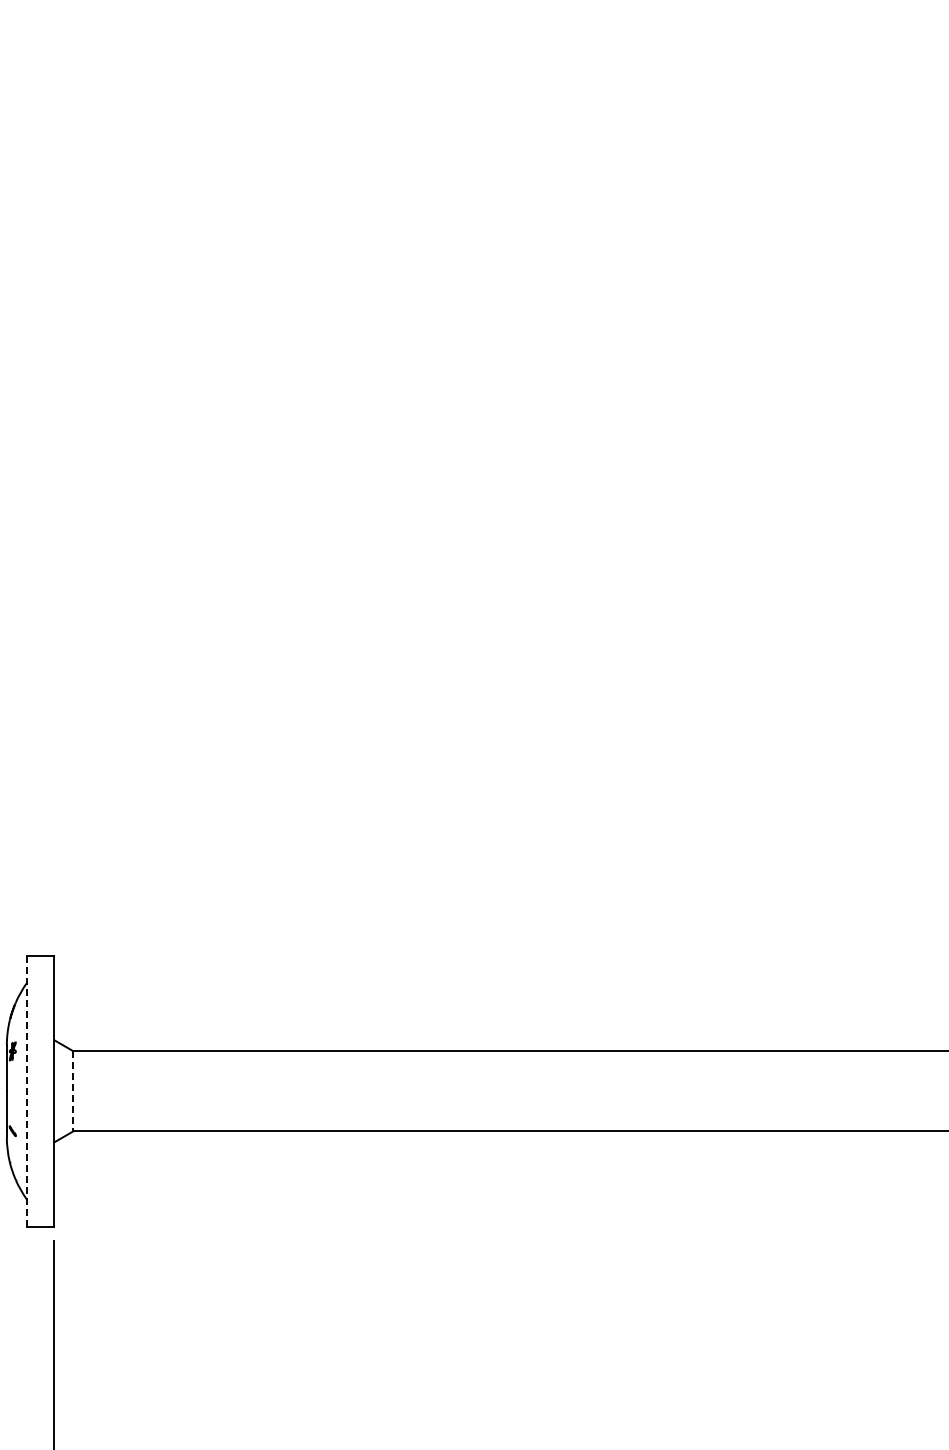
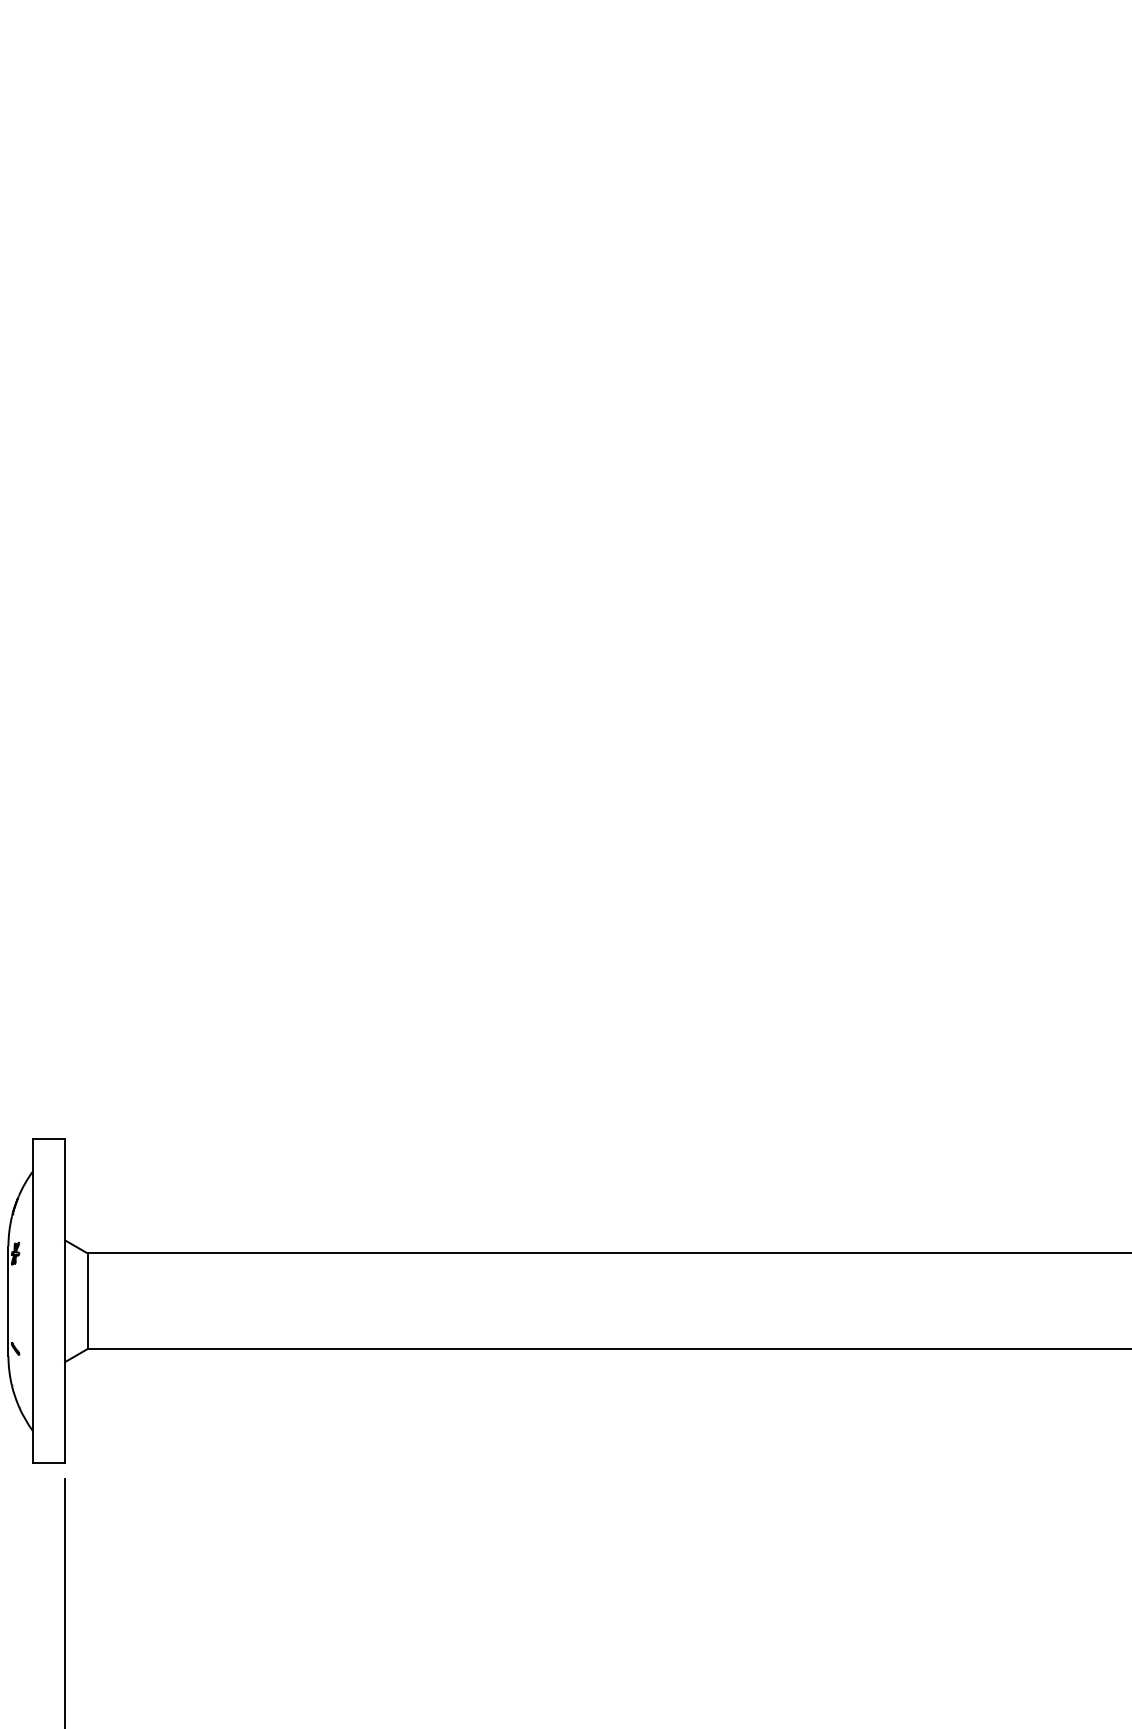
line: (27, 1091) -> (33, 1301), dashed -> solid
line: (73, 1091) -> (87, 1301), dashed -> solid

